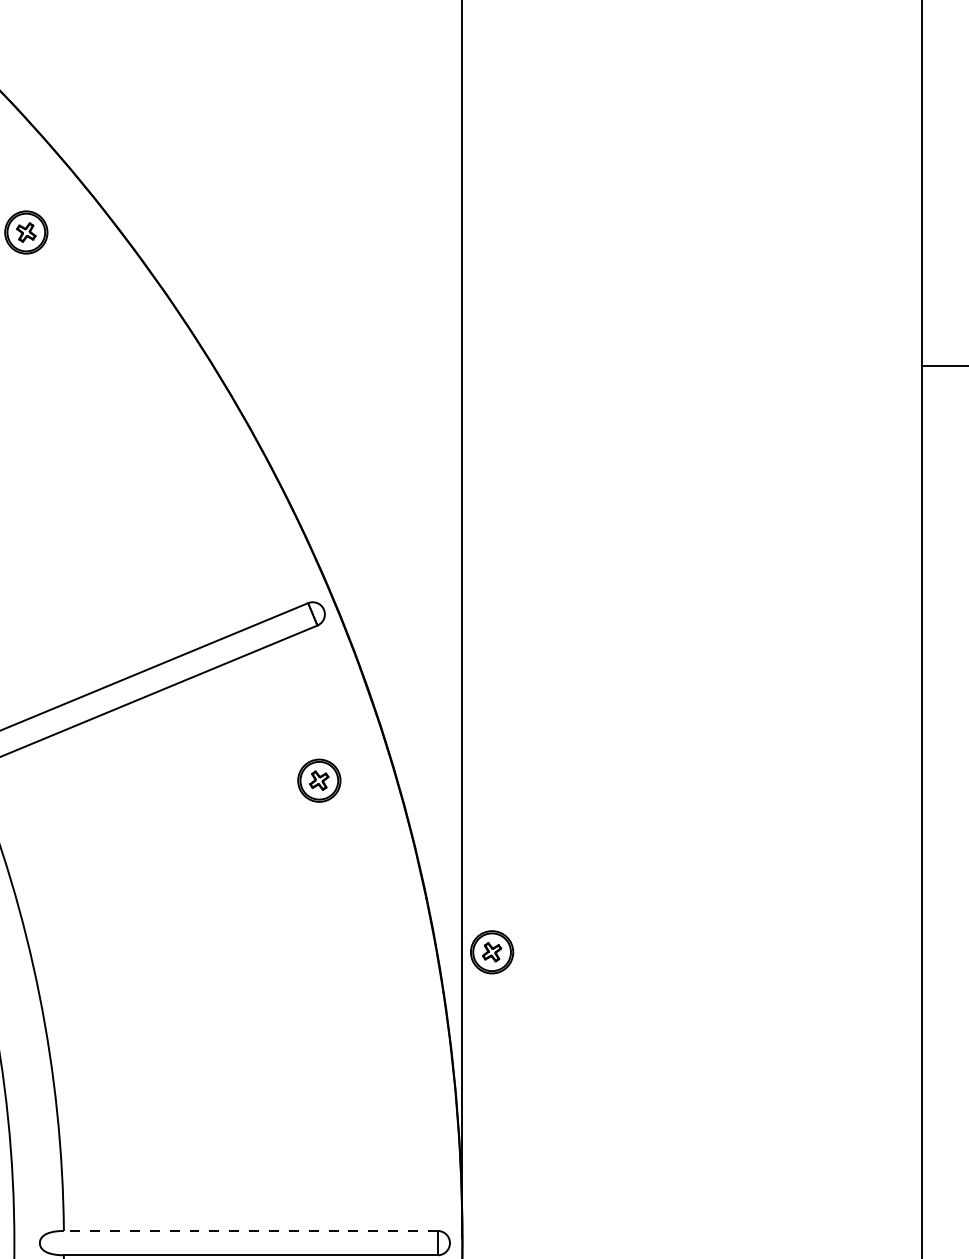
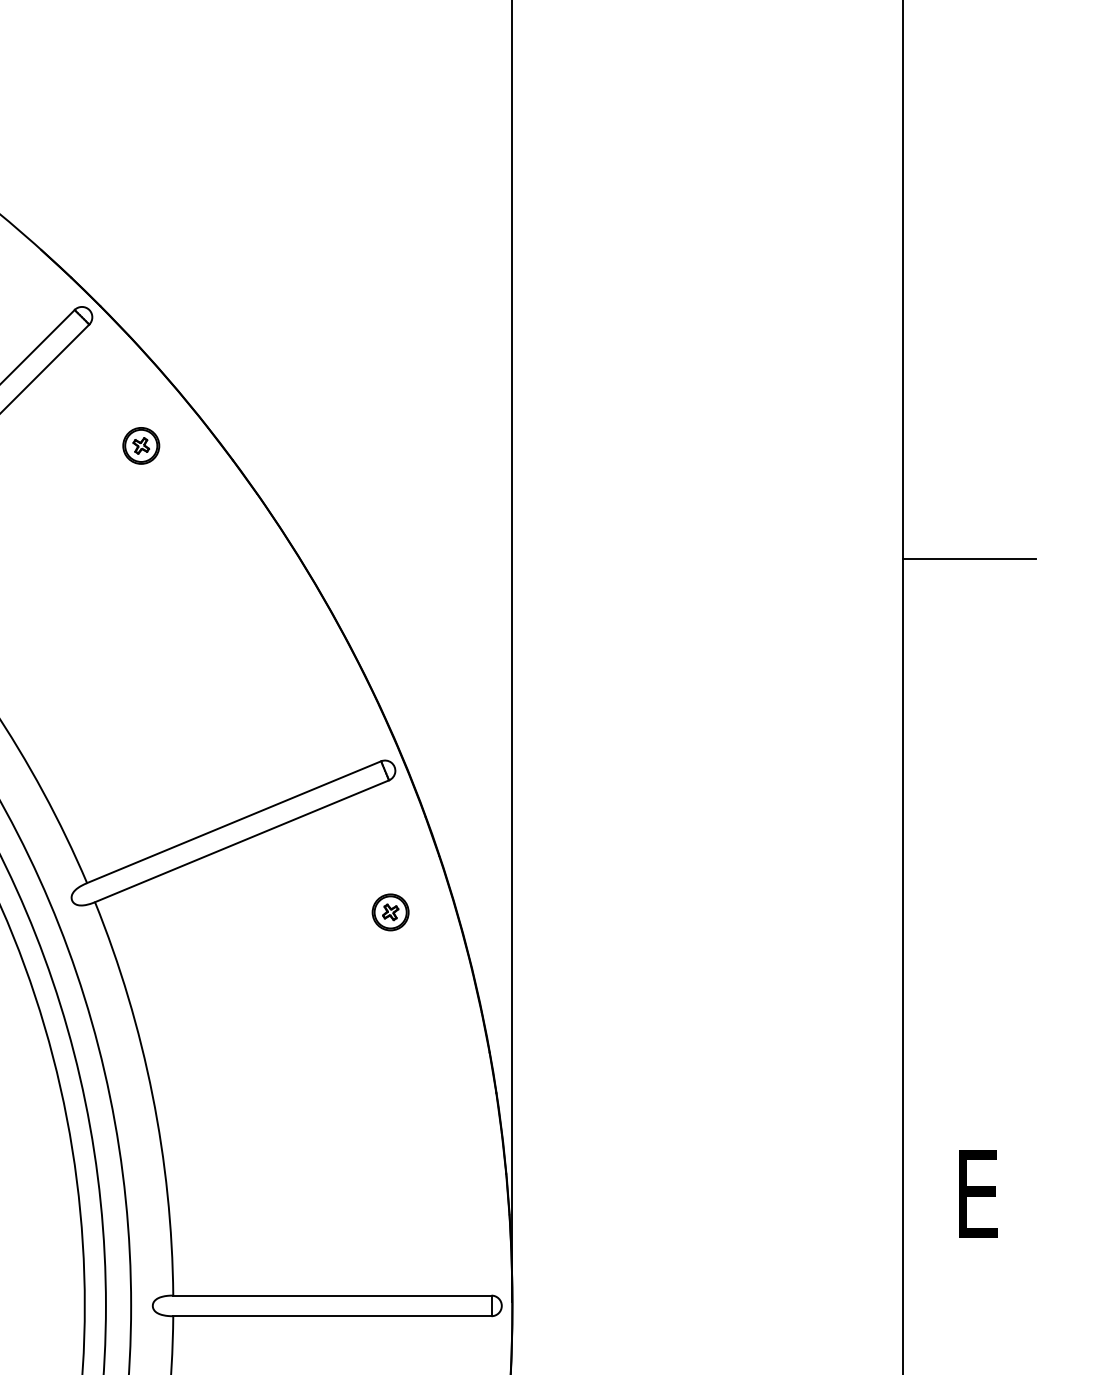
part: (491, 952) -> (537, 1058), removed
line: (249, 1230) -> (331, 1295), dashed -> solid

